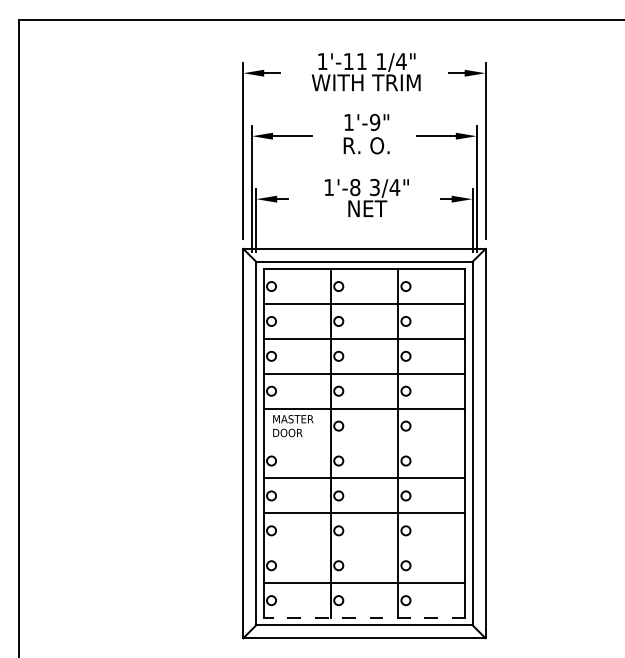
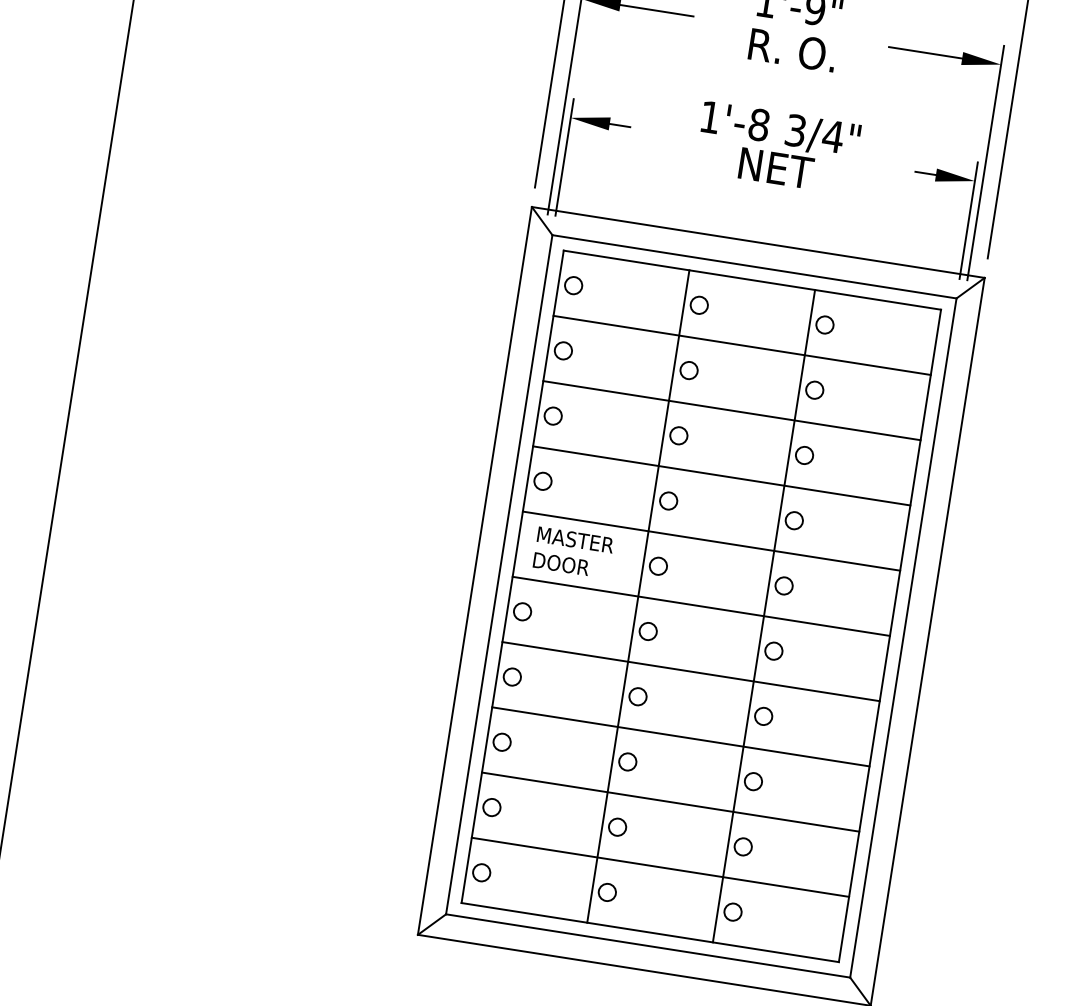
line: (364, 443) -> (701, 606), added
line: (364, 548) -> (670, 802), added
line: (364, 618) -> (650, 933), dashed -> solid

